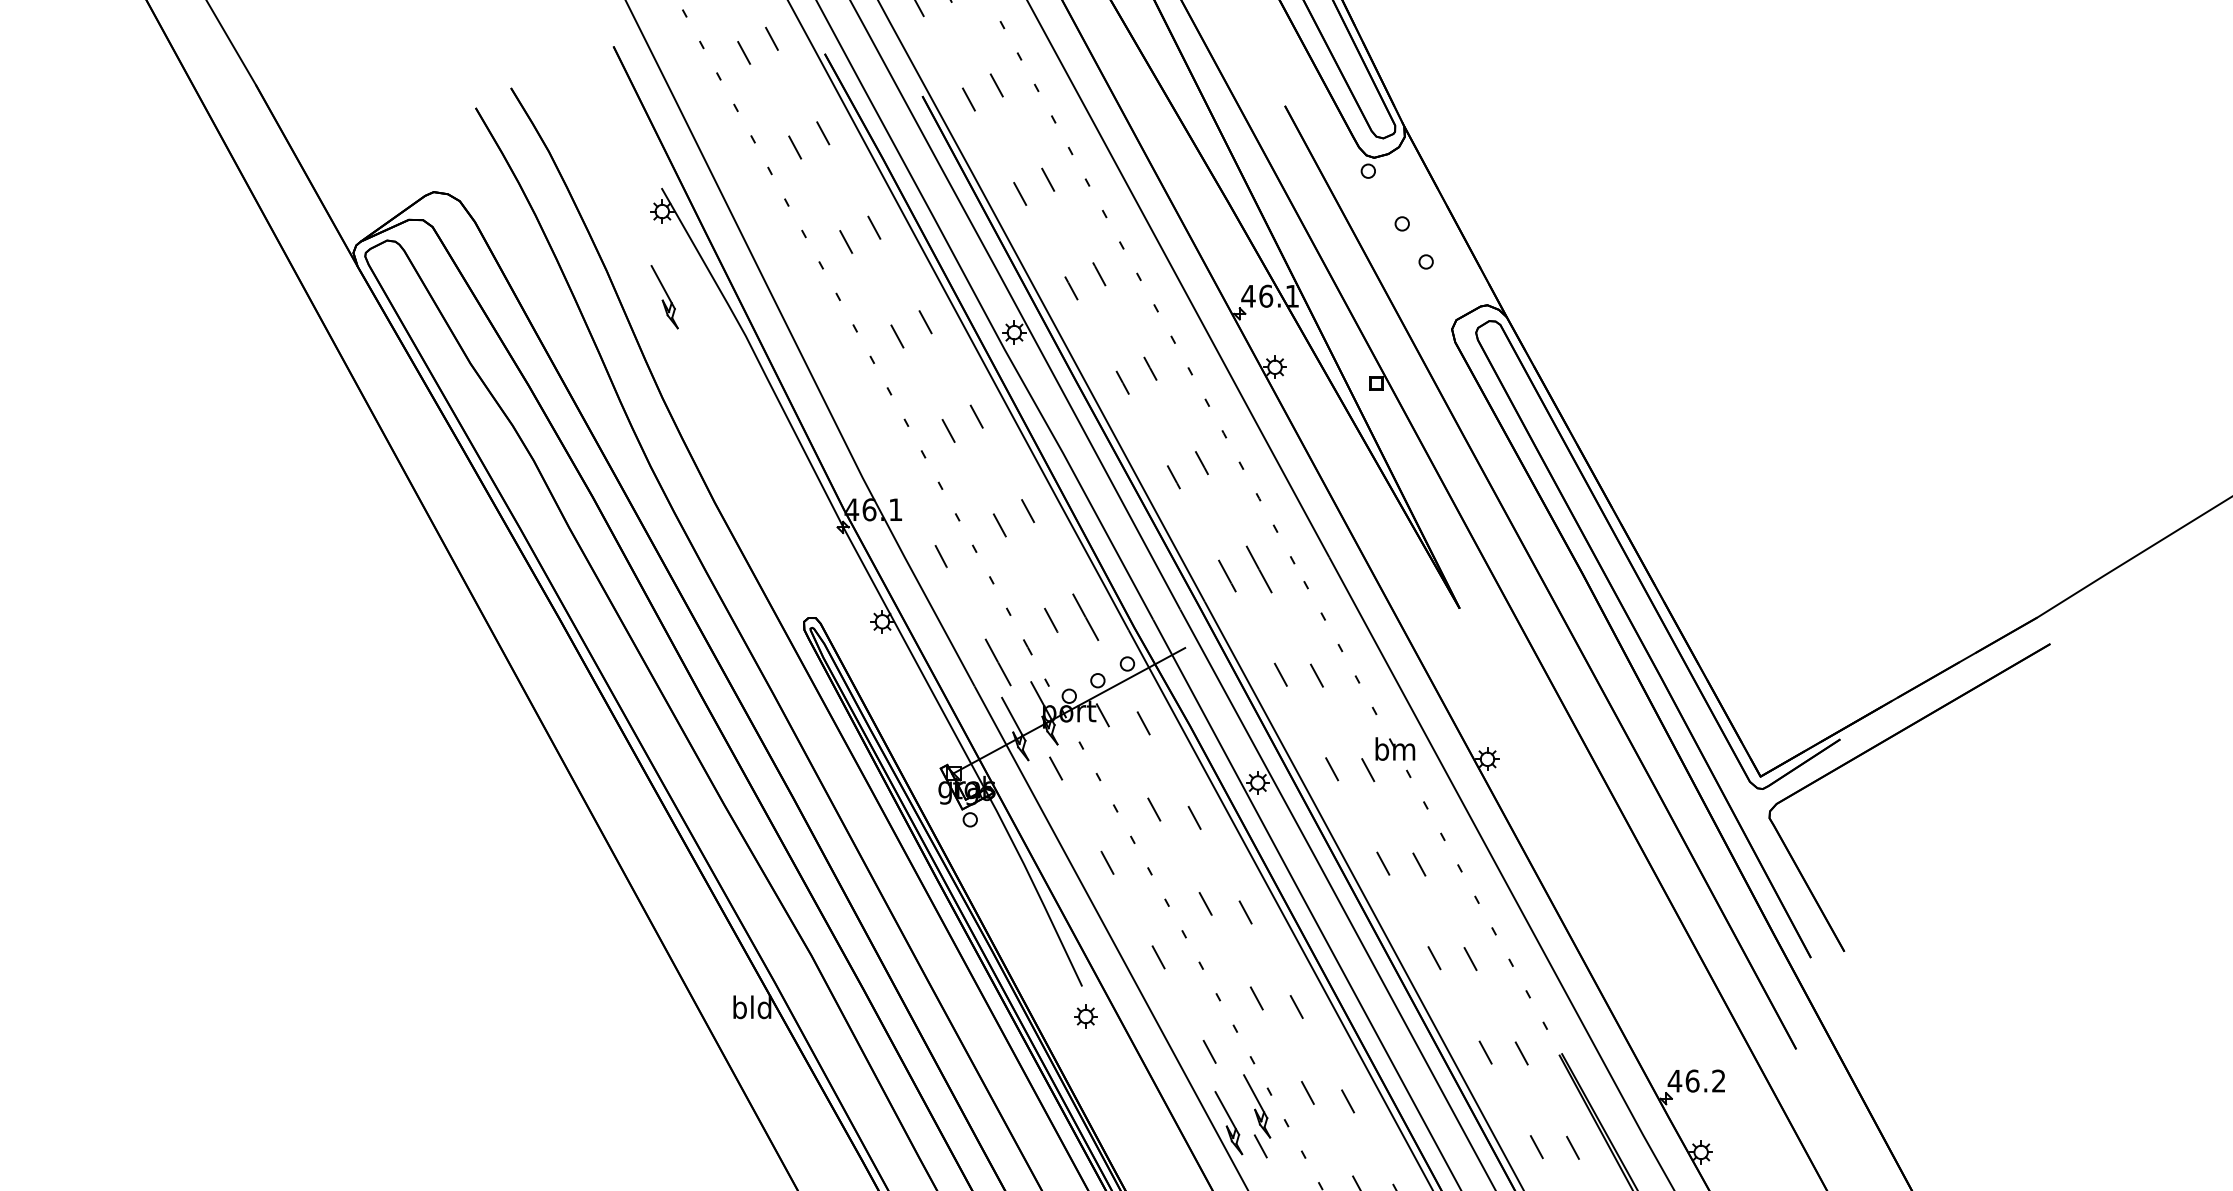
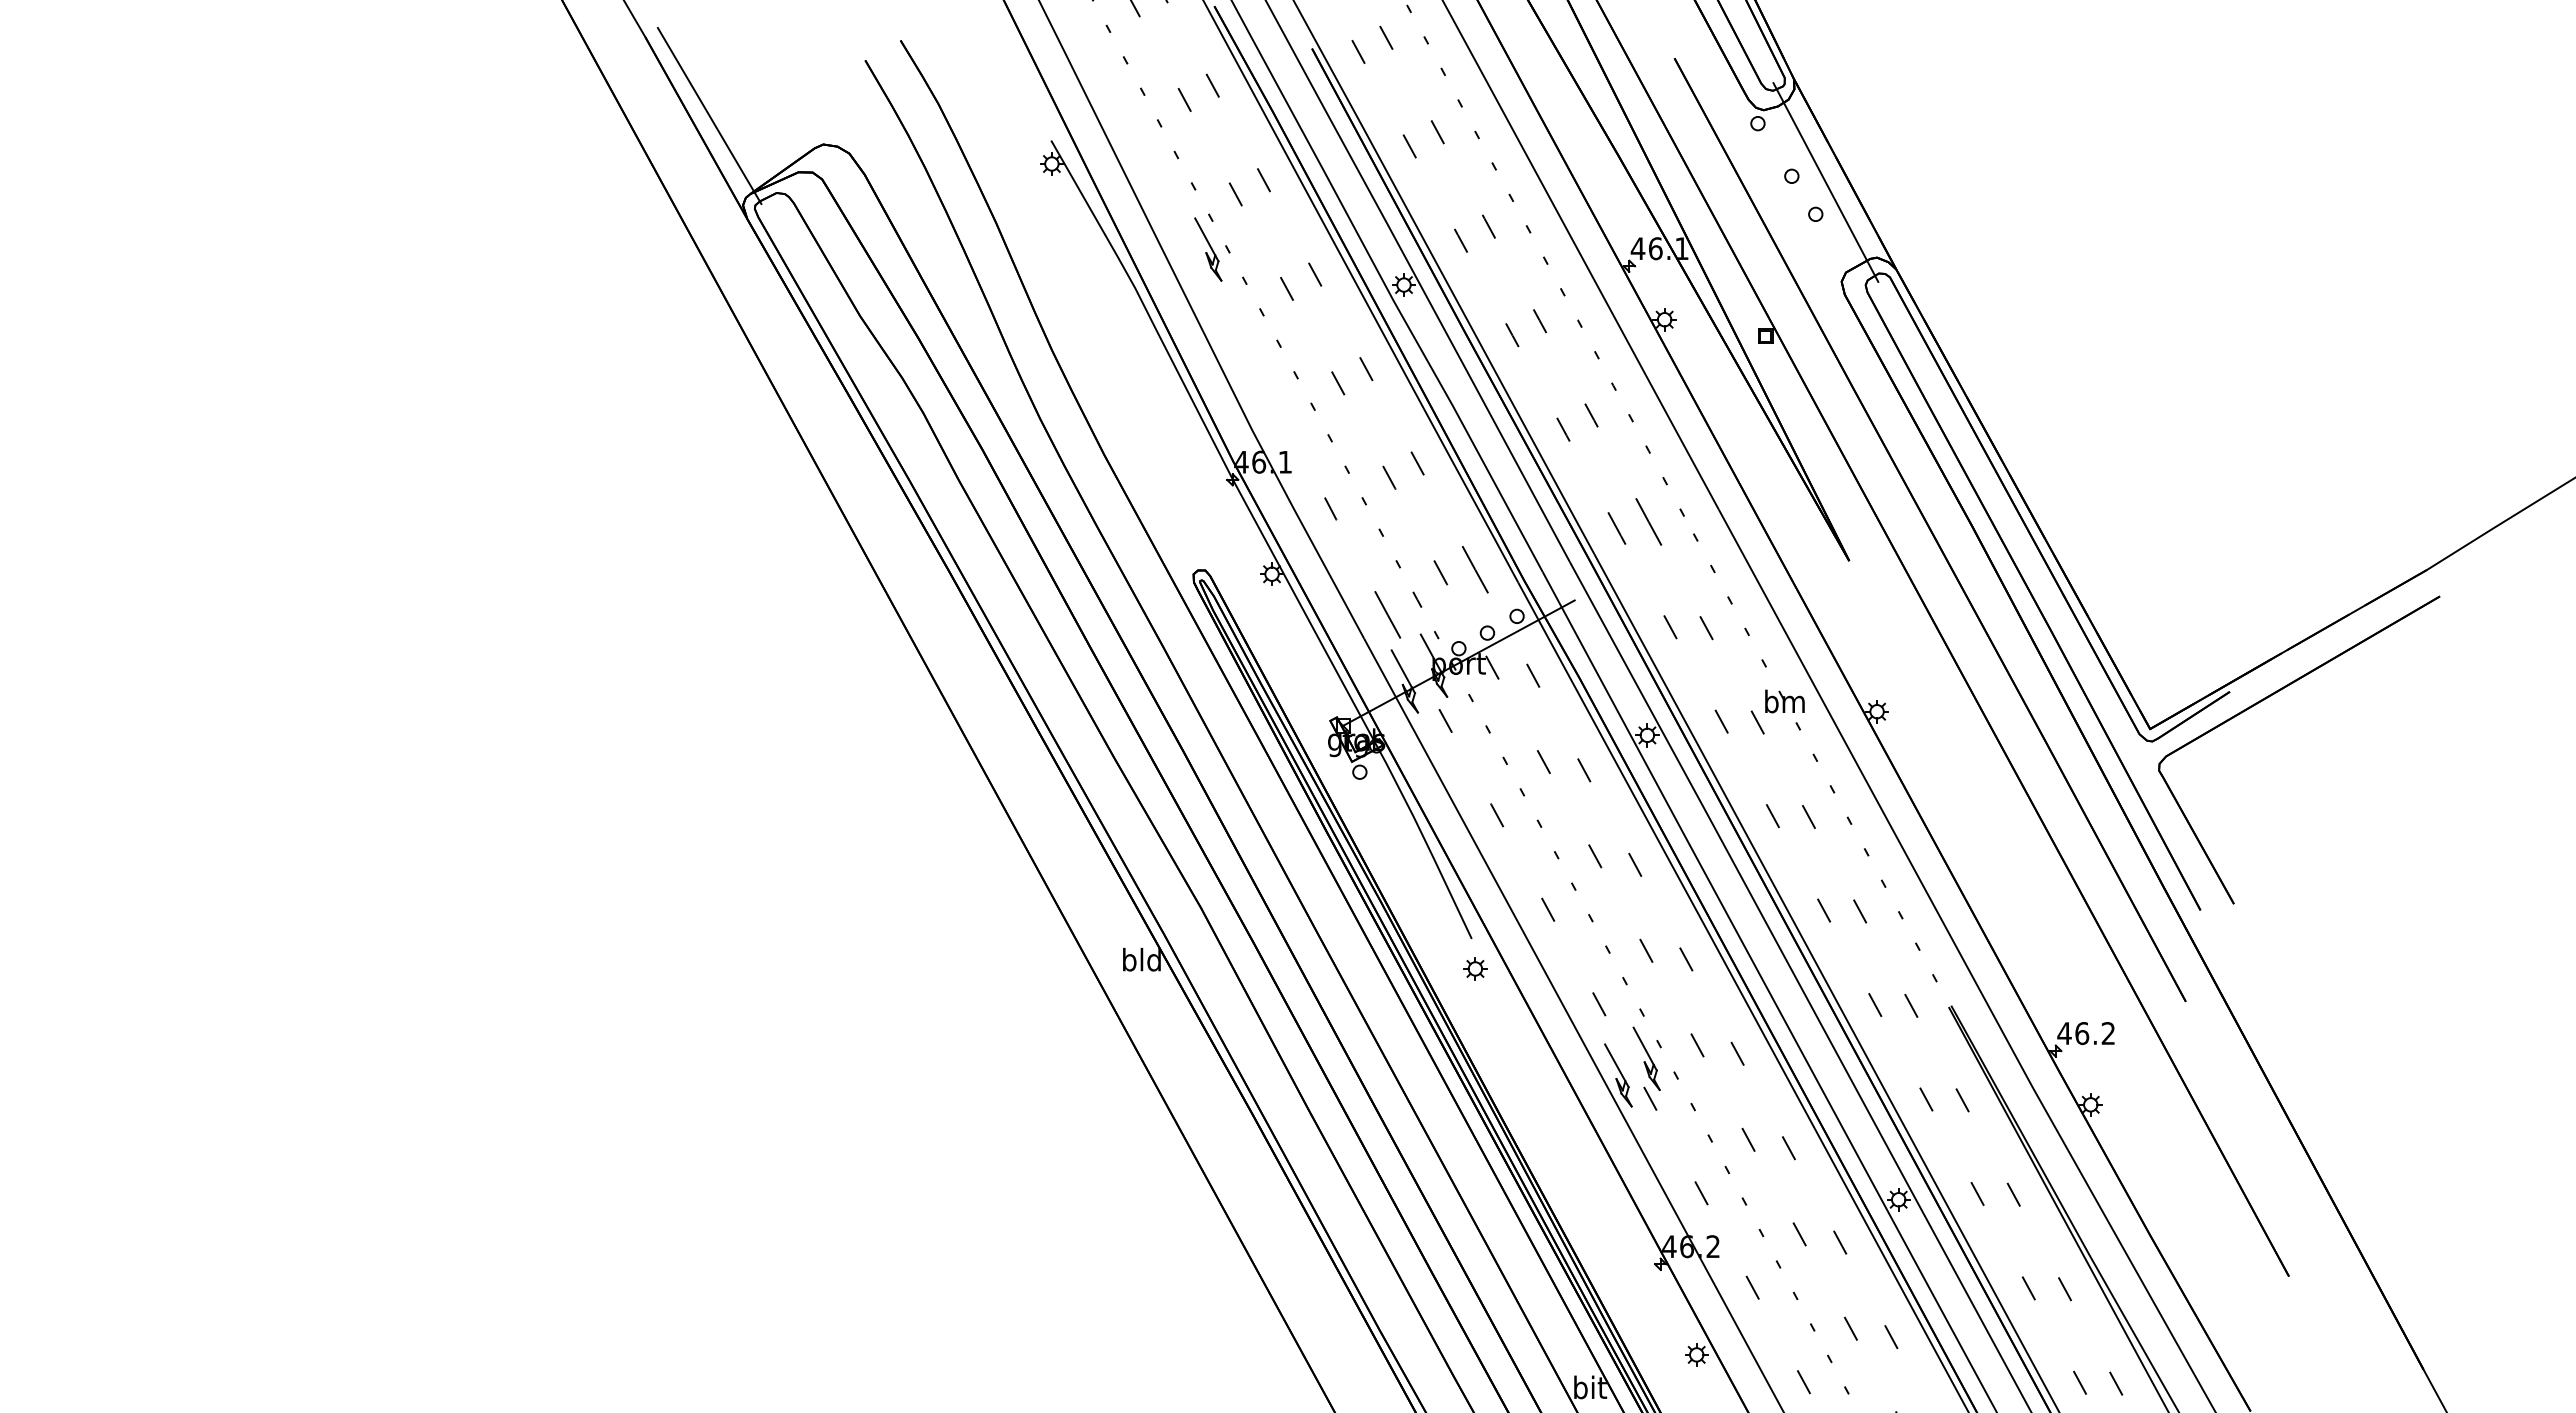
line: (319, 163) -> (709, 115), added
line: (1435, 230) -> (1825, 182), added
part: (664, 297) -> (1208, 249), moved

